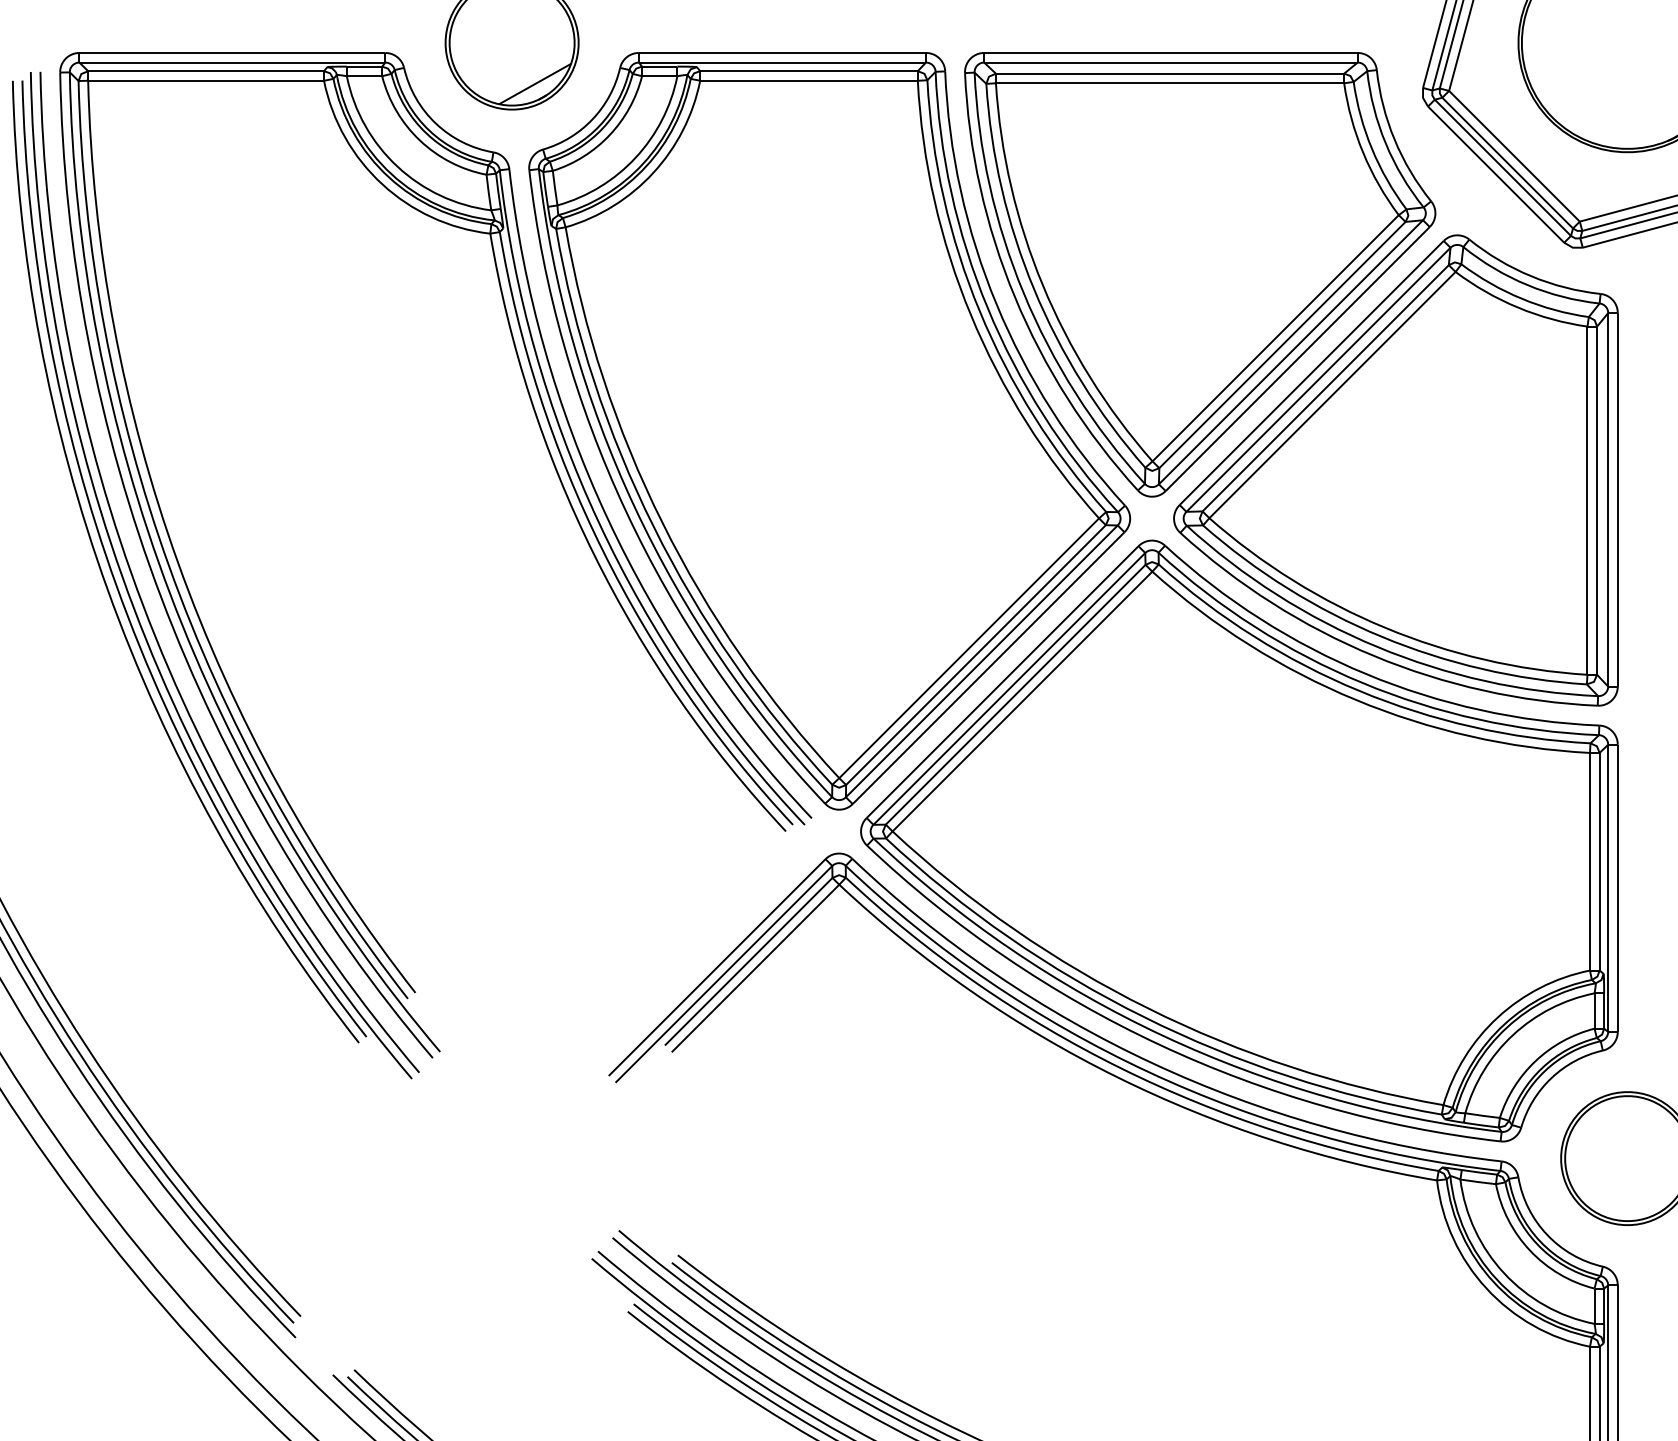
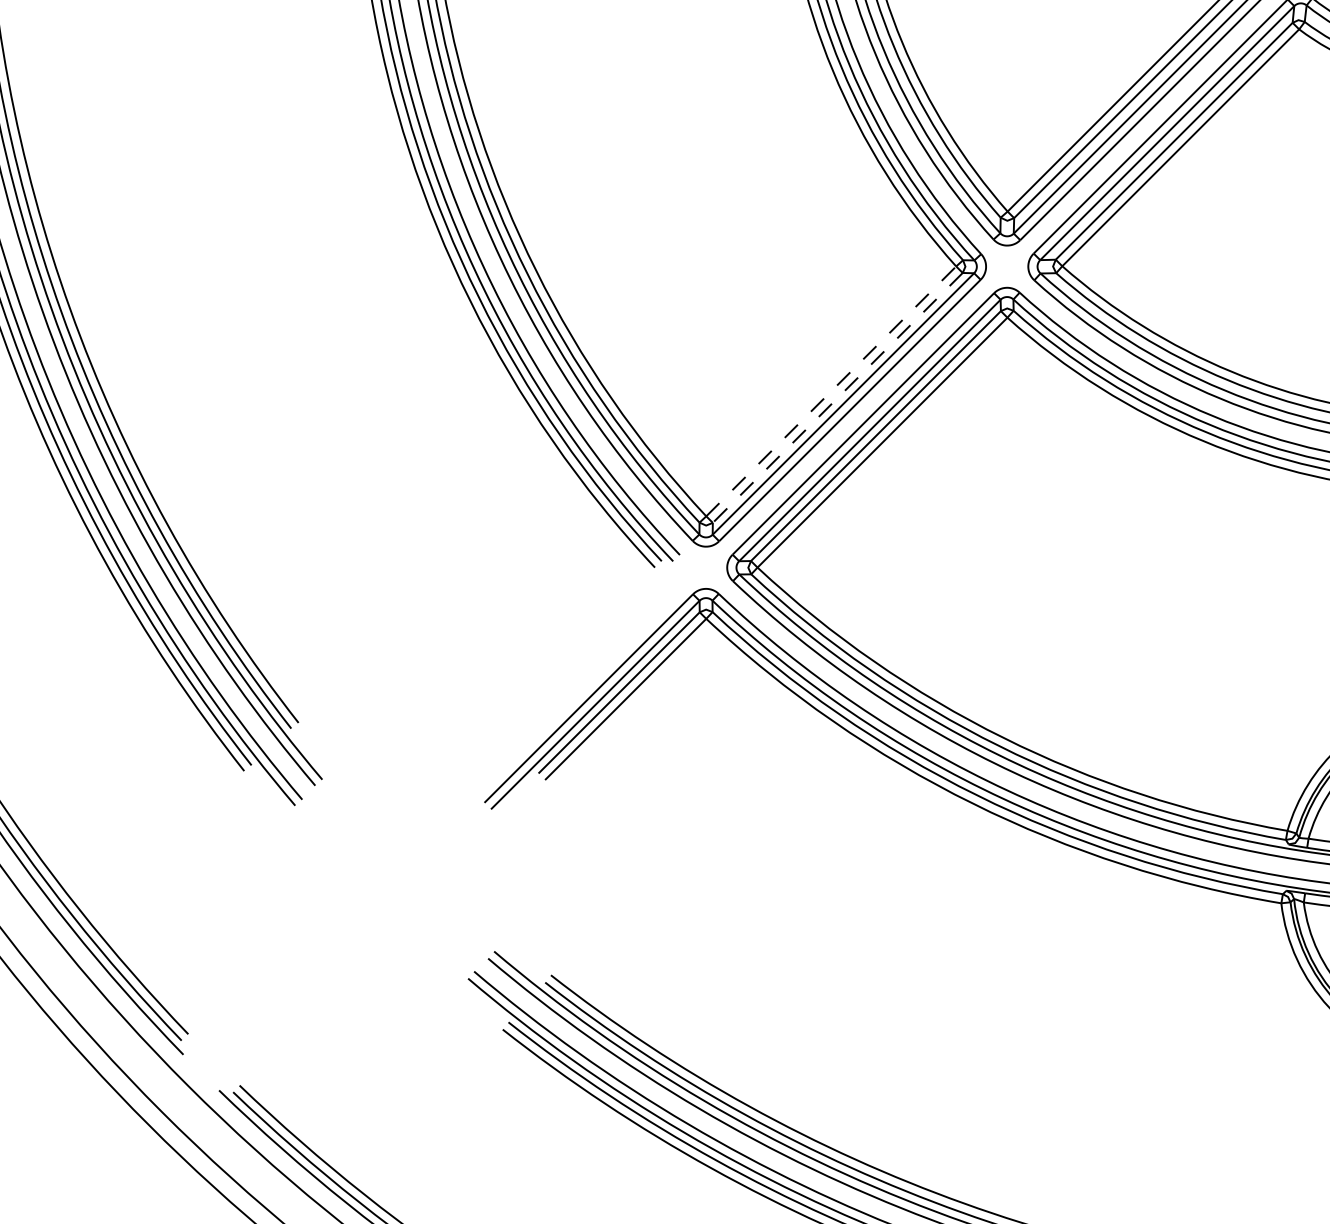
line: (969, 648) -> (831, 391), solid -> dashed
line: (976, 655) -> (838, 398), solid -> dashed

